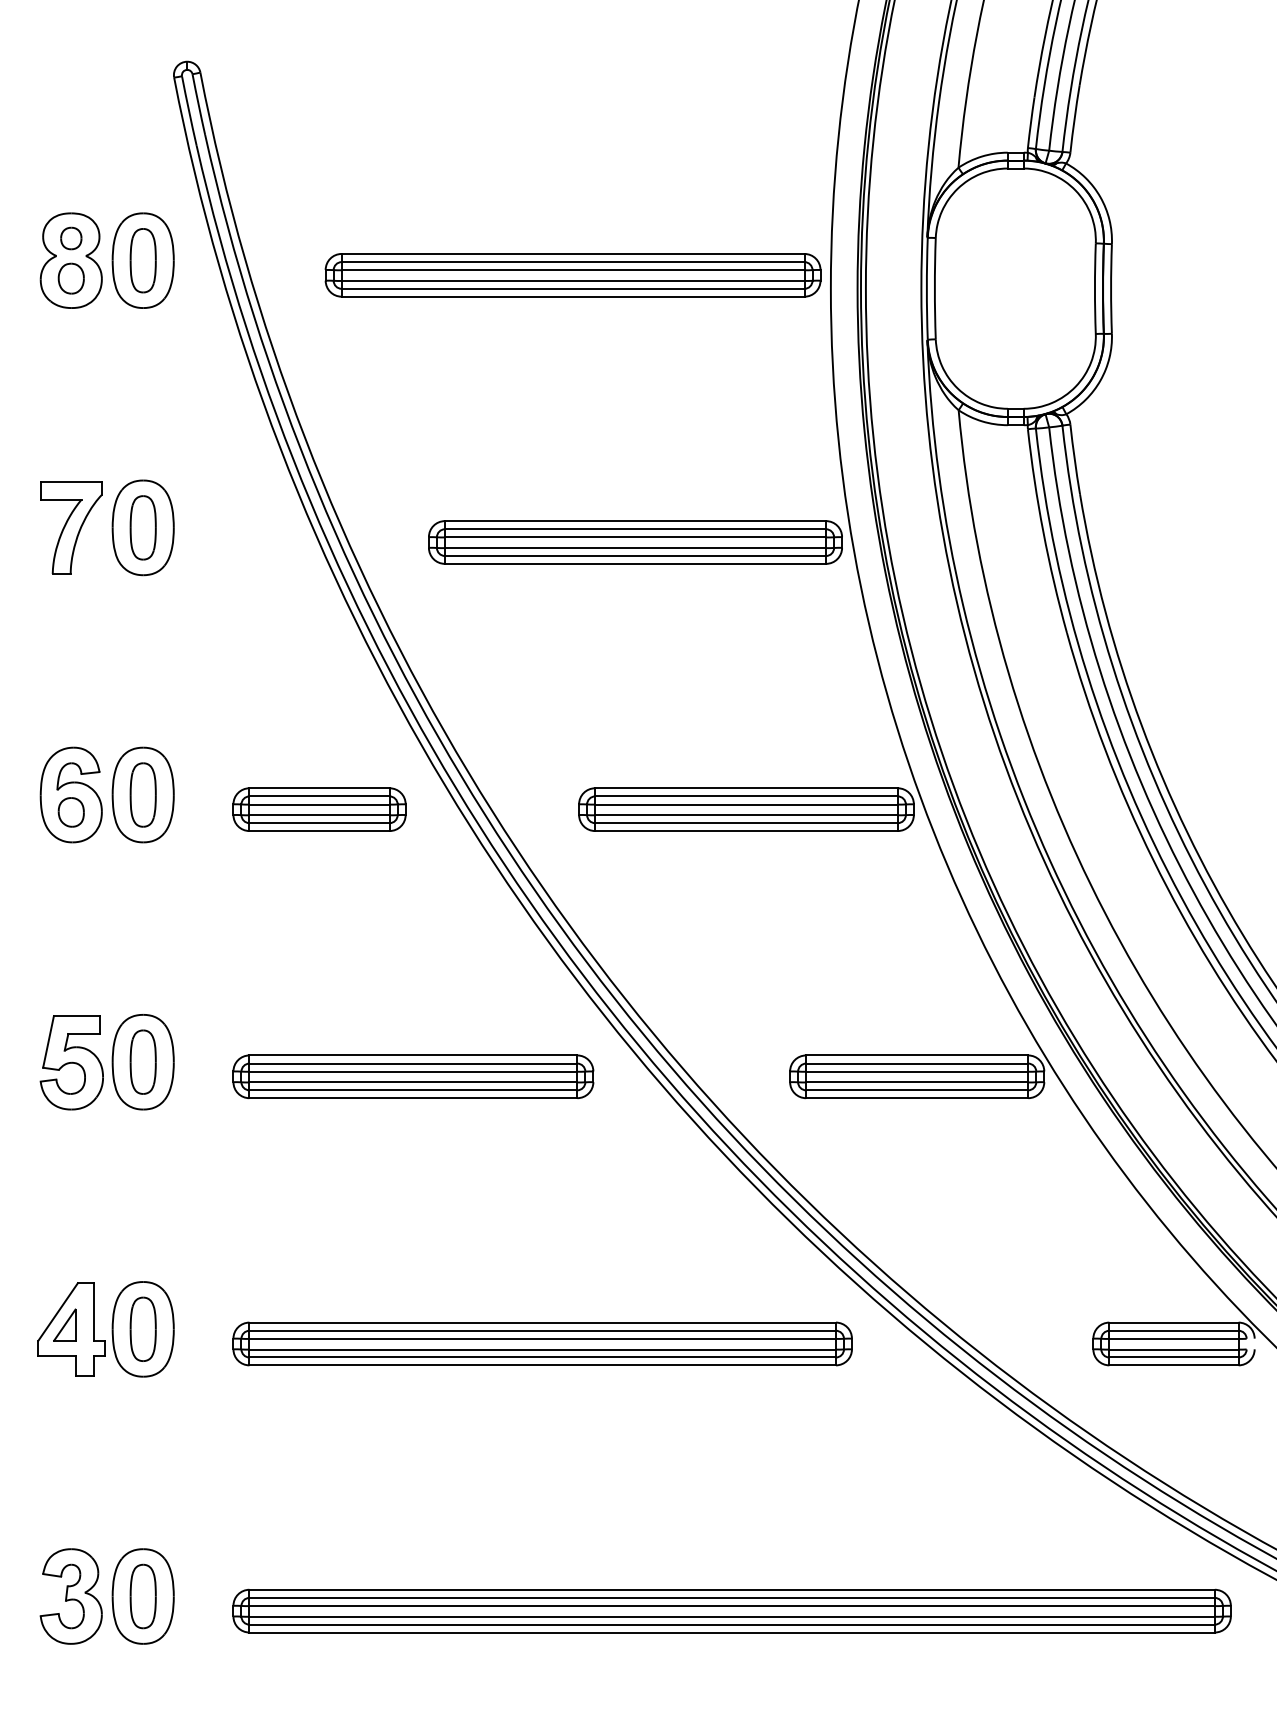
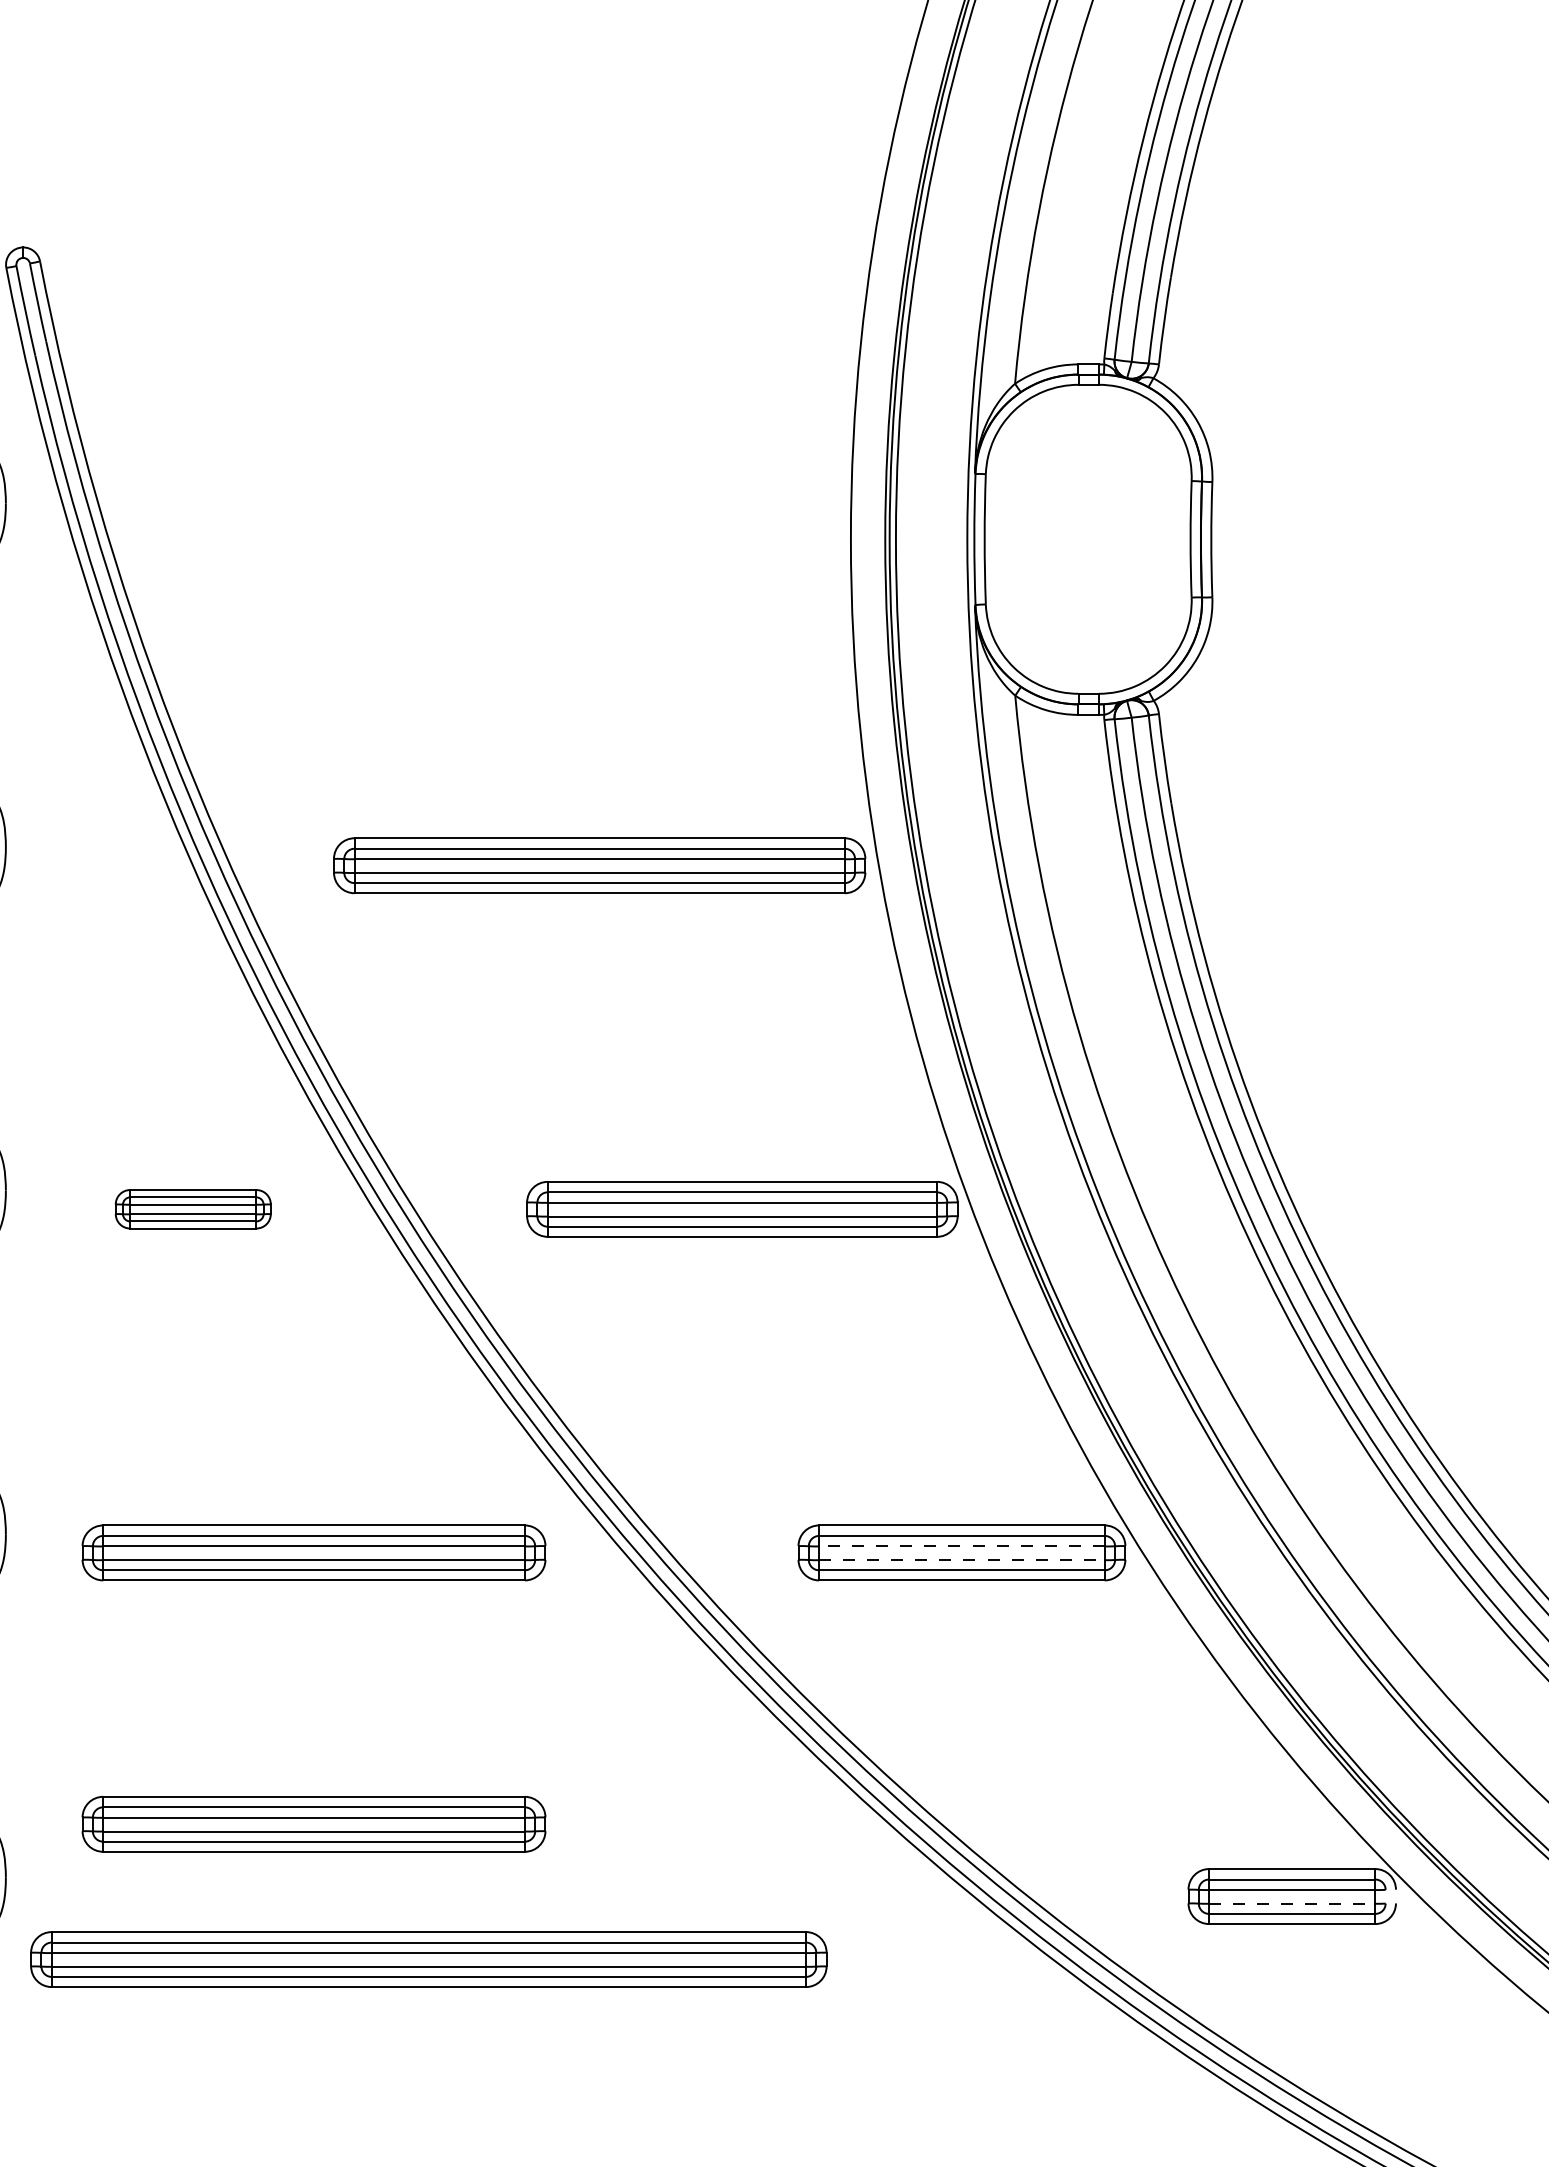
part: (572, 275) -> (518, 522), removed
part: (319, 809) -> (193, 1209), size x0.7
line: (916, 1071) -> (961, 1546), solid -> dashed
line: (917, 1082) -> (962, 1560), solid -> dashed
part: (413, 1287) -> (314, 1823), added
part: (542, 1343) -> (428, 1958), moved
line: (1174, 1349) -> (1292, 1903), solid -> dashed

